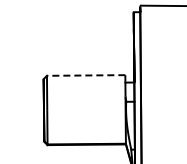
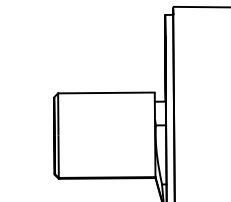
line: (85, 75) -> (105, 92), dashed -> solid

